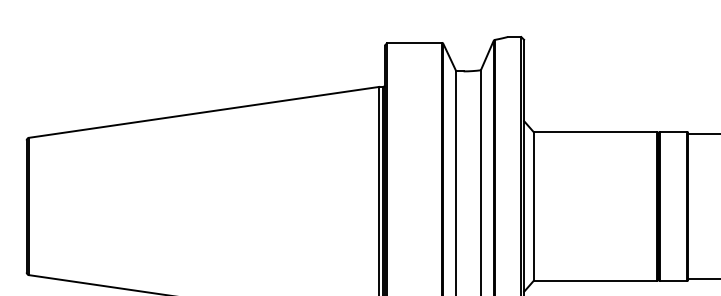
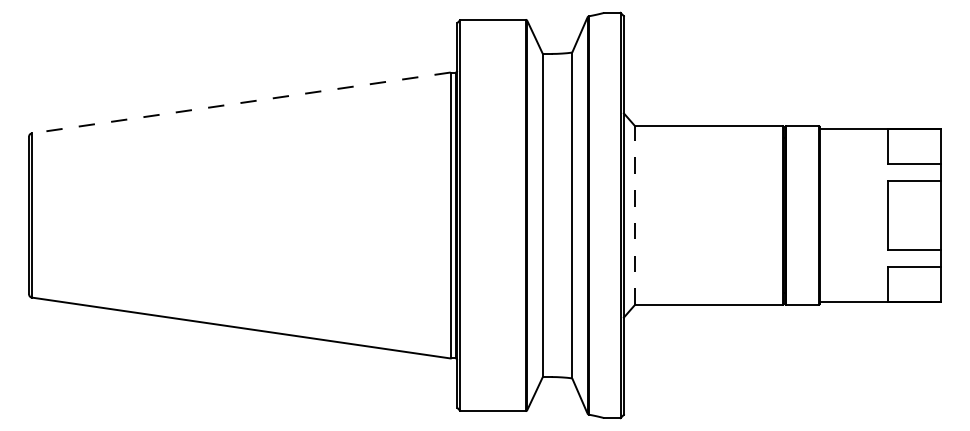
line: (204, 112) -> (241, 102), solid -> dashed
line: (533, 206) -> (635, 215), solid -> dashed

